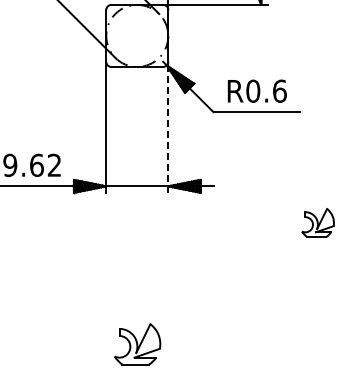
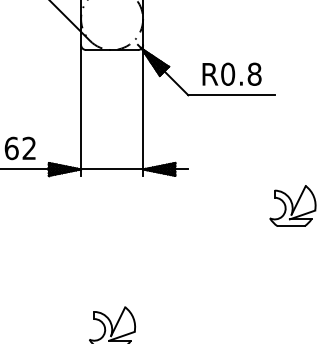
text: (279, 90) -> (254, 73), R0.6 -> R0.8
line: (168, 130) -> (143, 113), dashed -> solid
part: (317, 222) -> (292, 205), size x1.43

